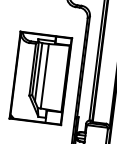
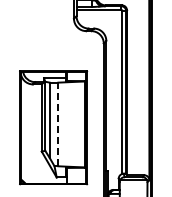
line: (44, 76) -> (58, 124), solid -> dashed

